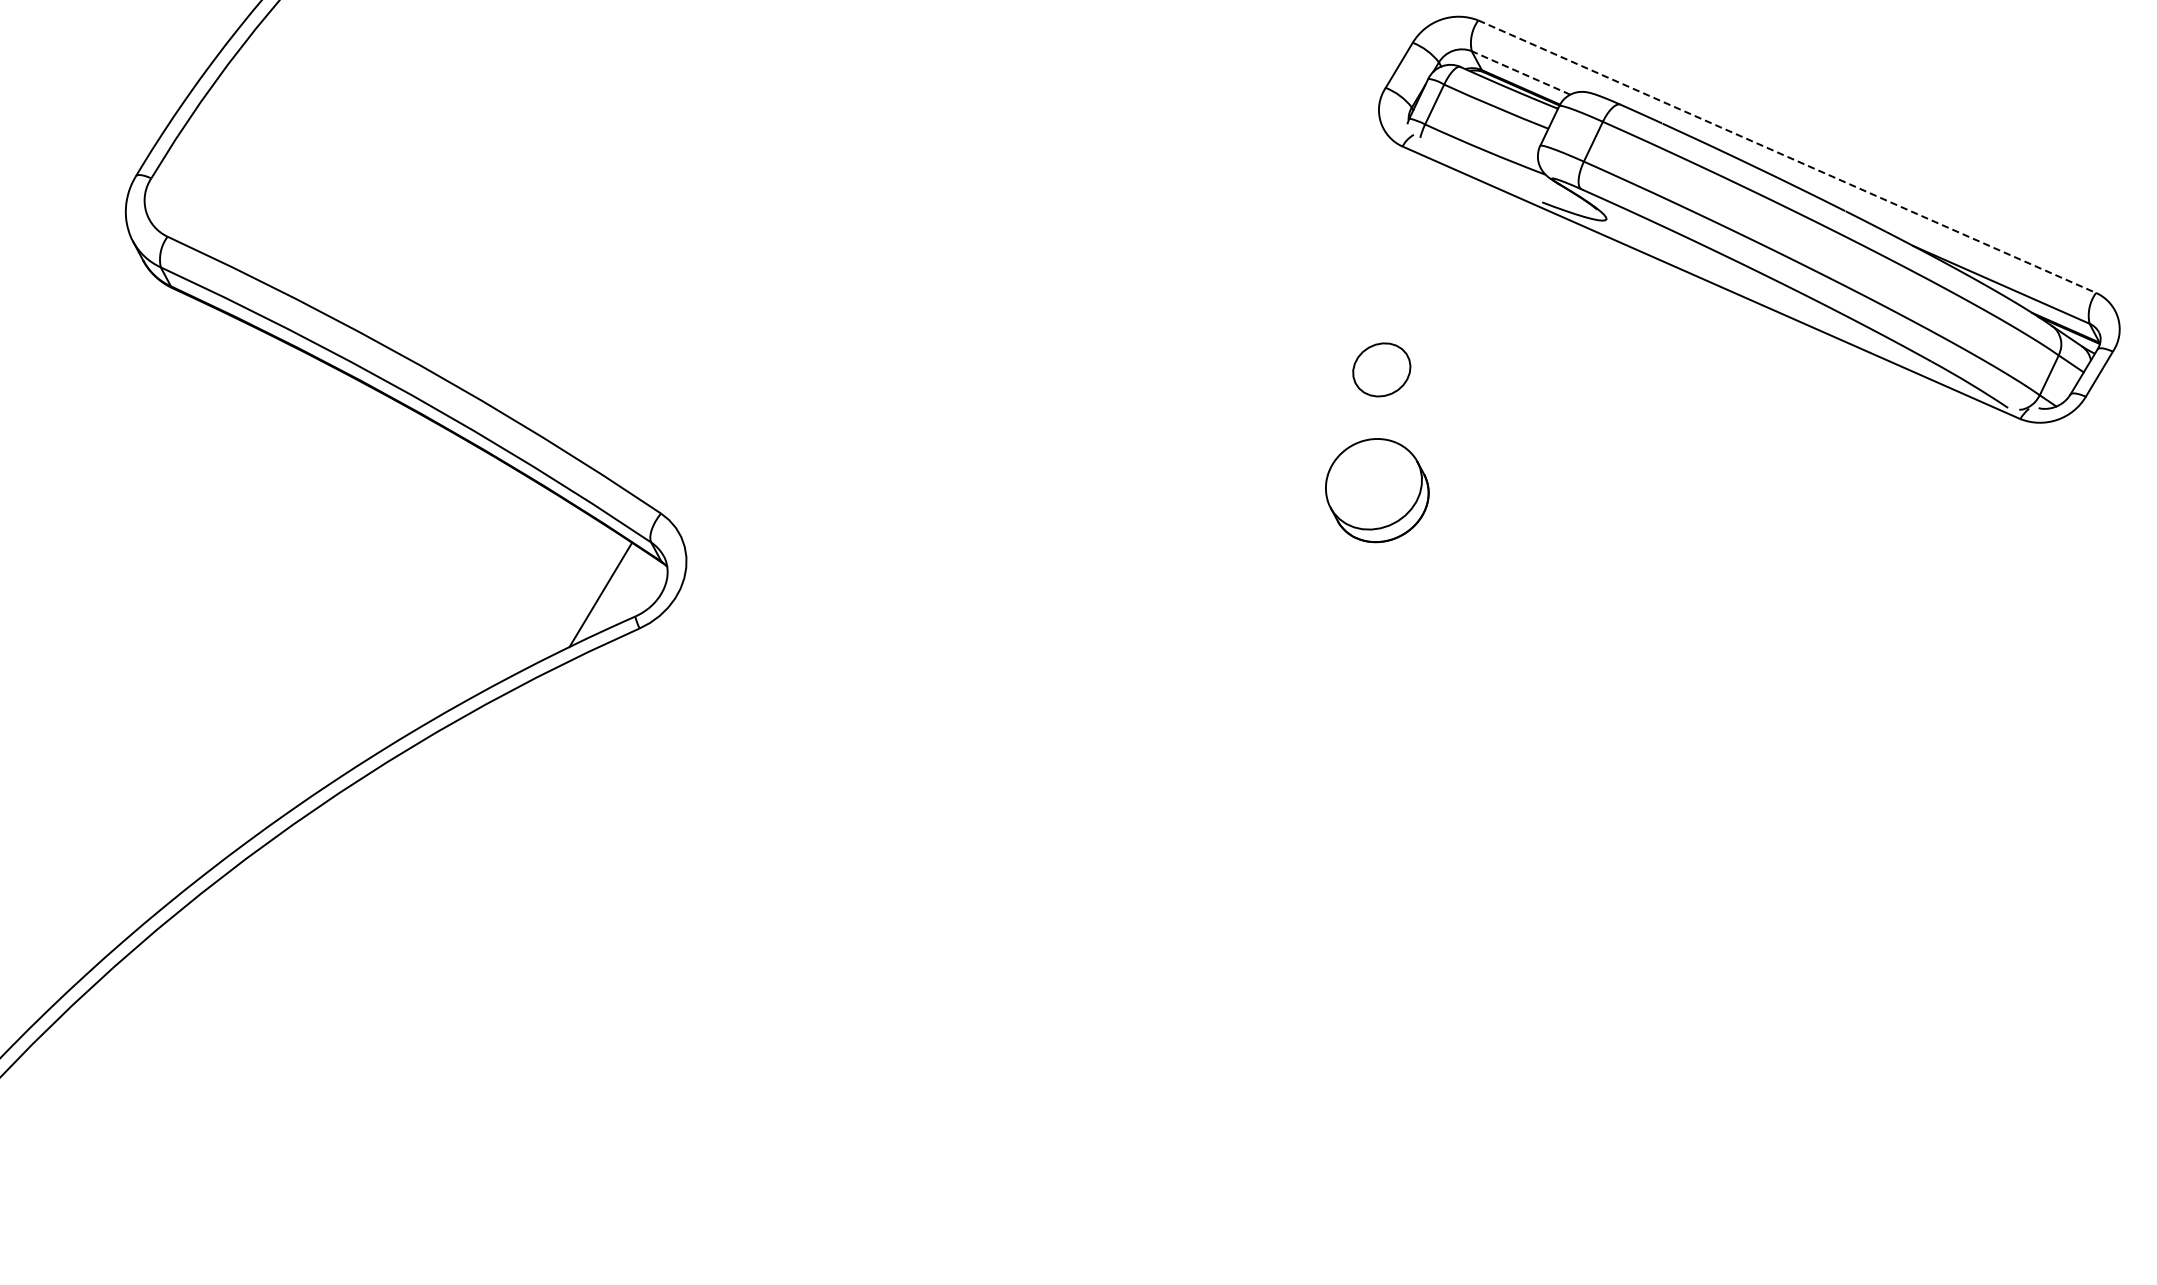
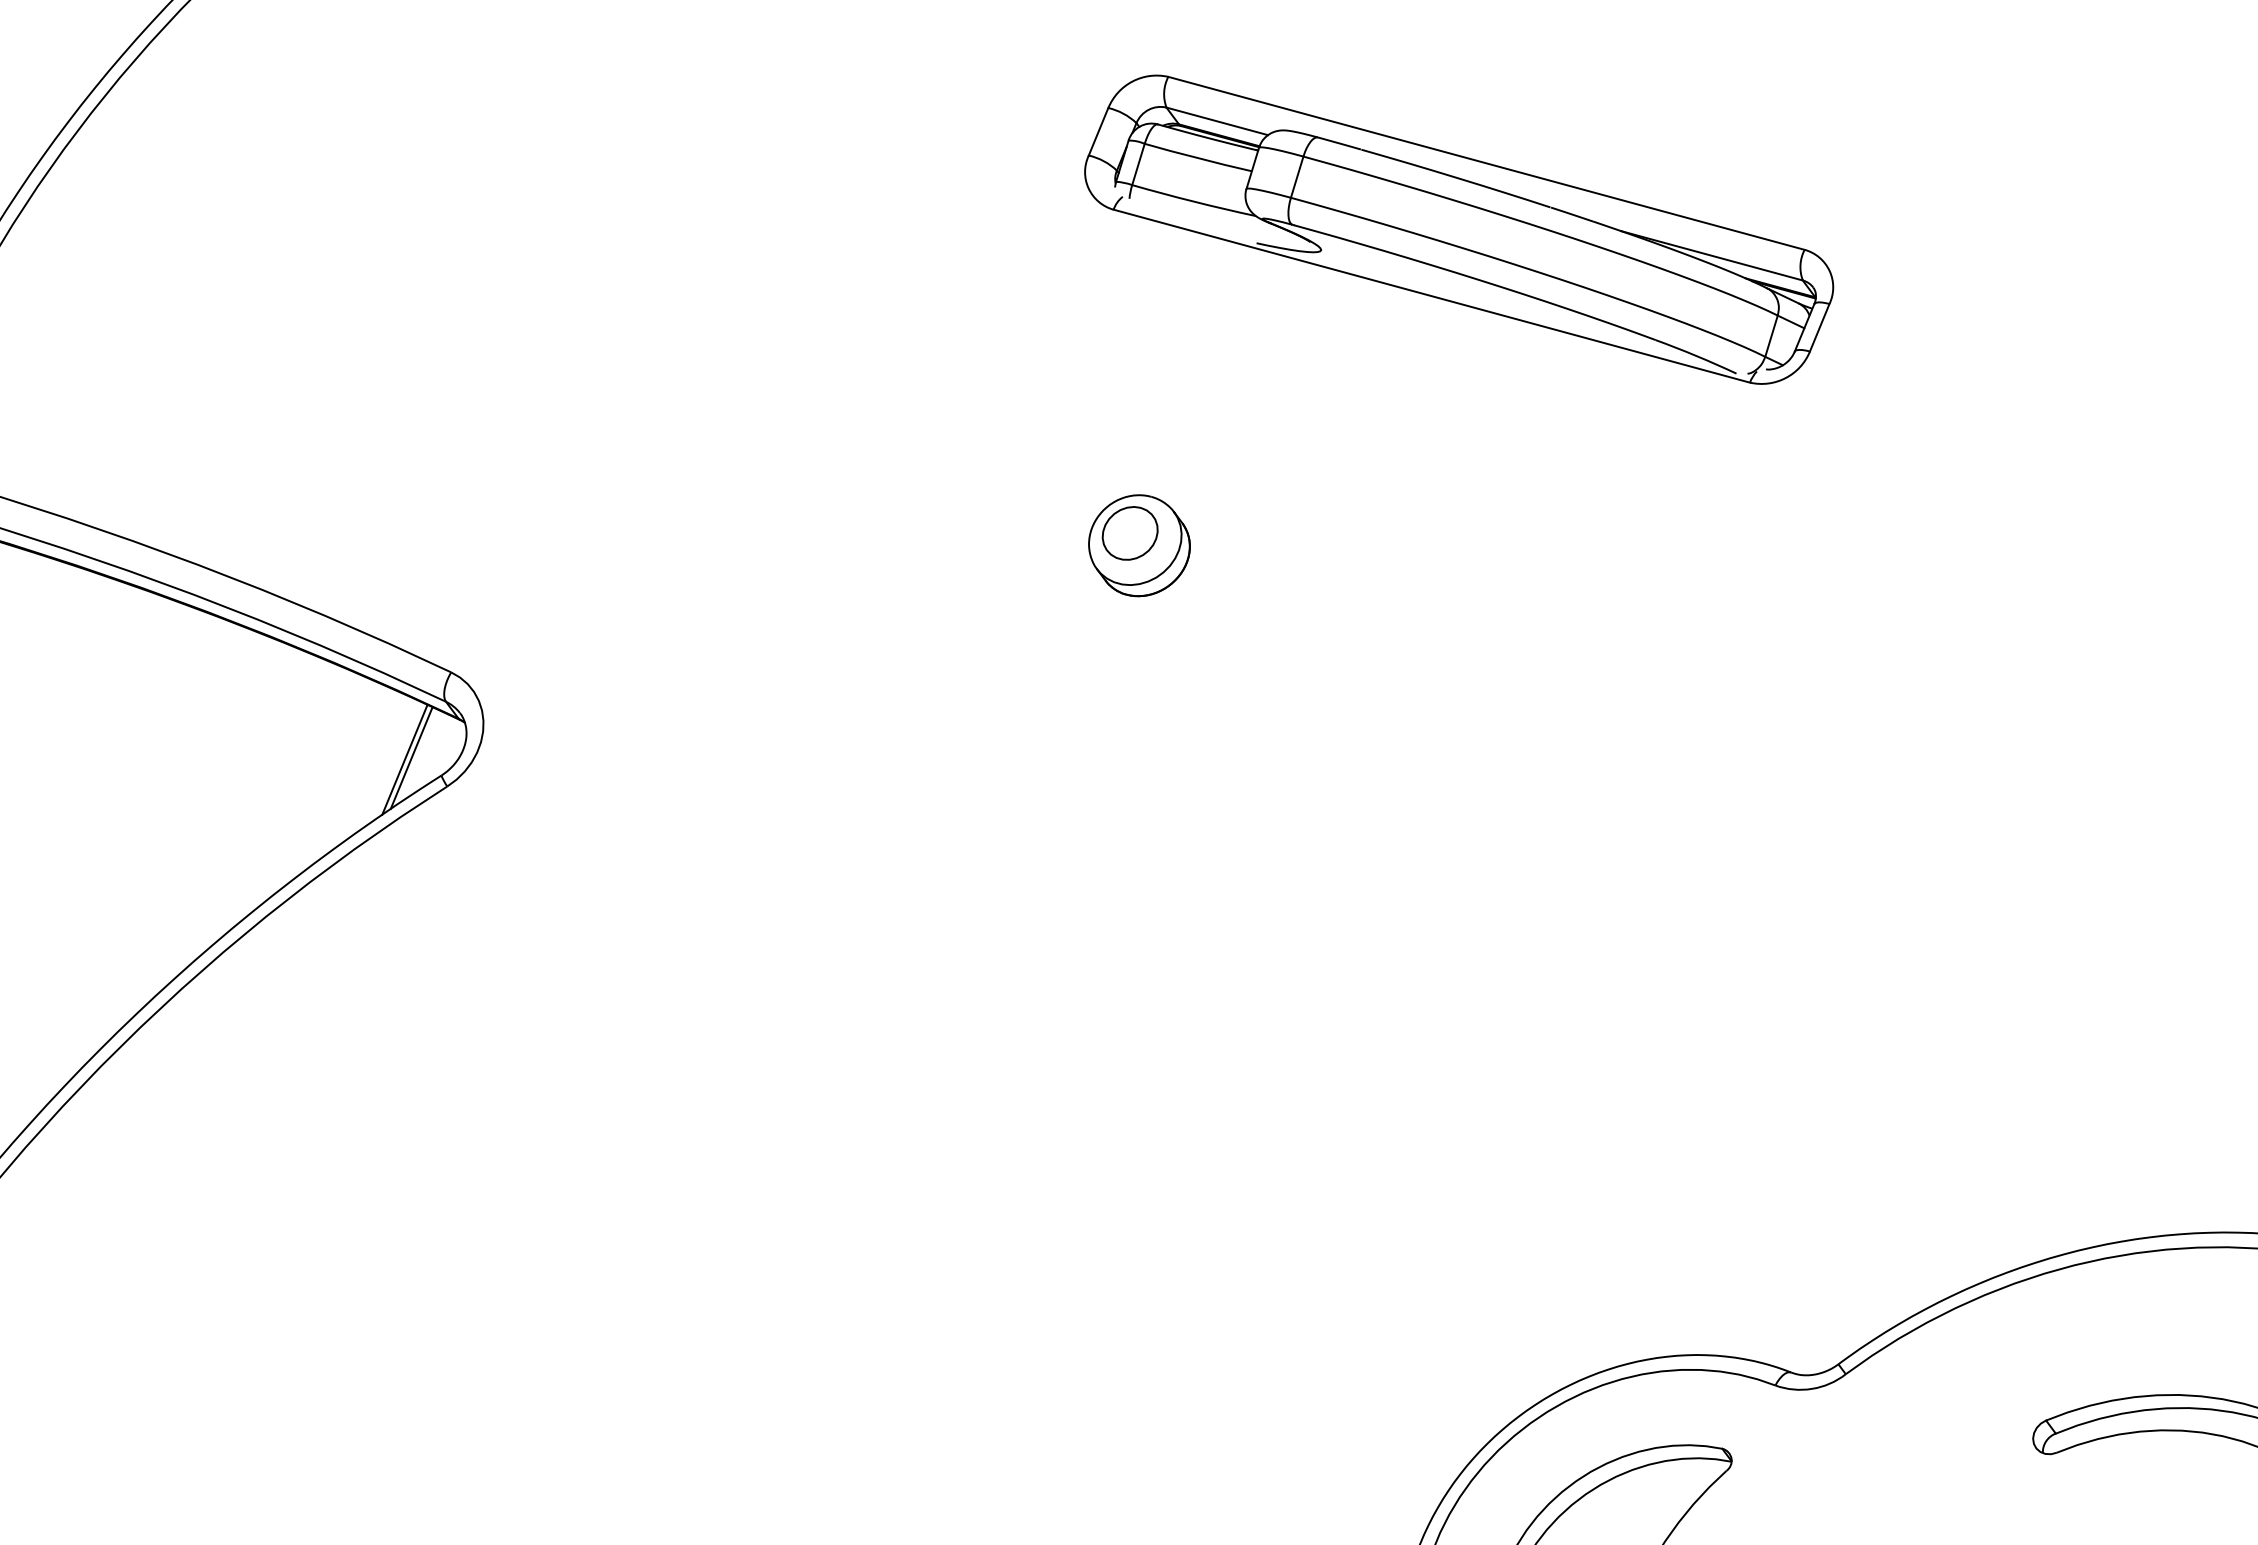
line: (1521, 73) -> (1217, 121), dashed -> solid
line: (1787, 156) -> (1486, 163), dashed -> solid
part: (1381, 369) -> (1129, 533), moved
line: (607, 594) -> (411, 758), added

